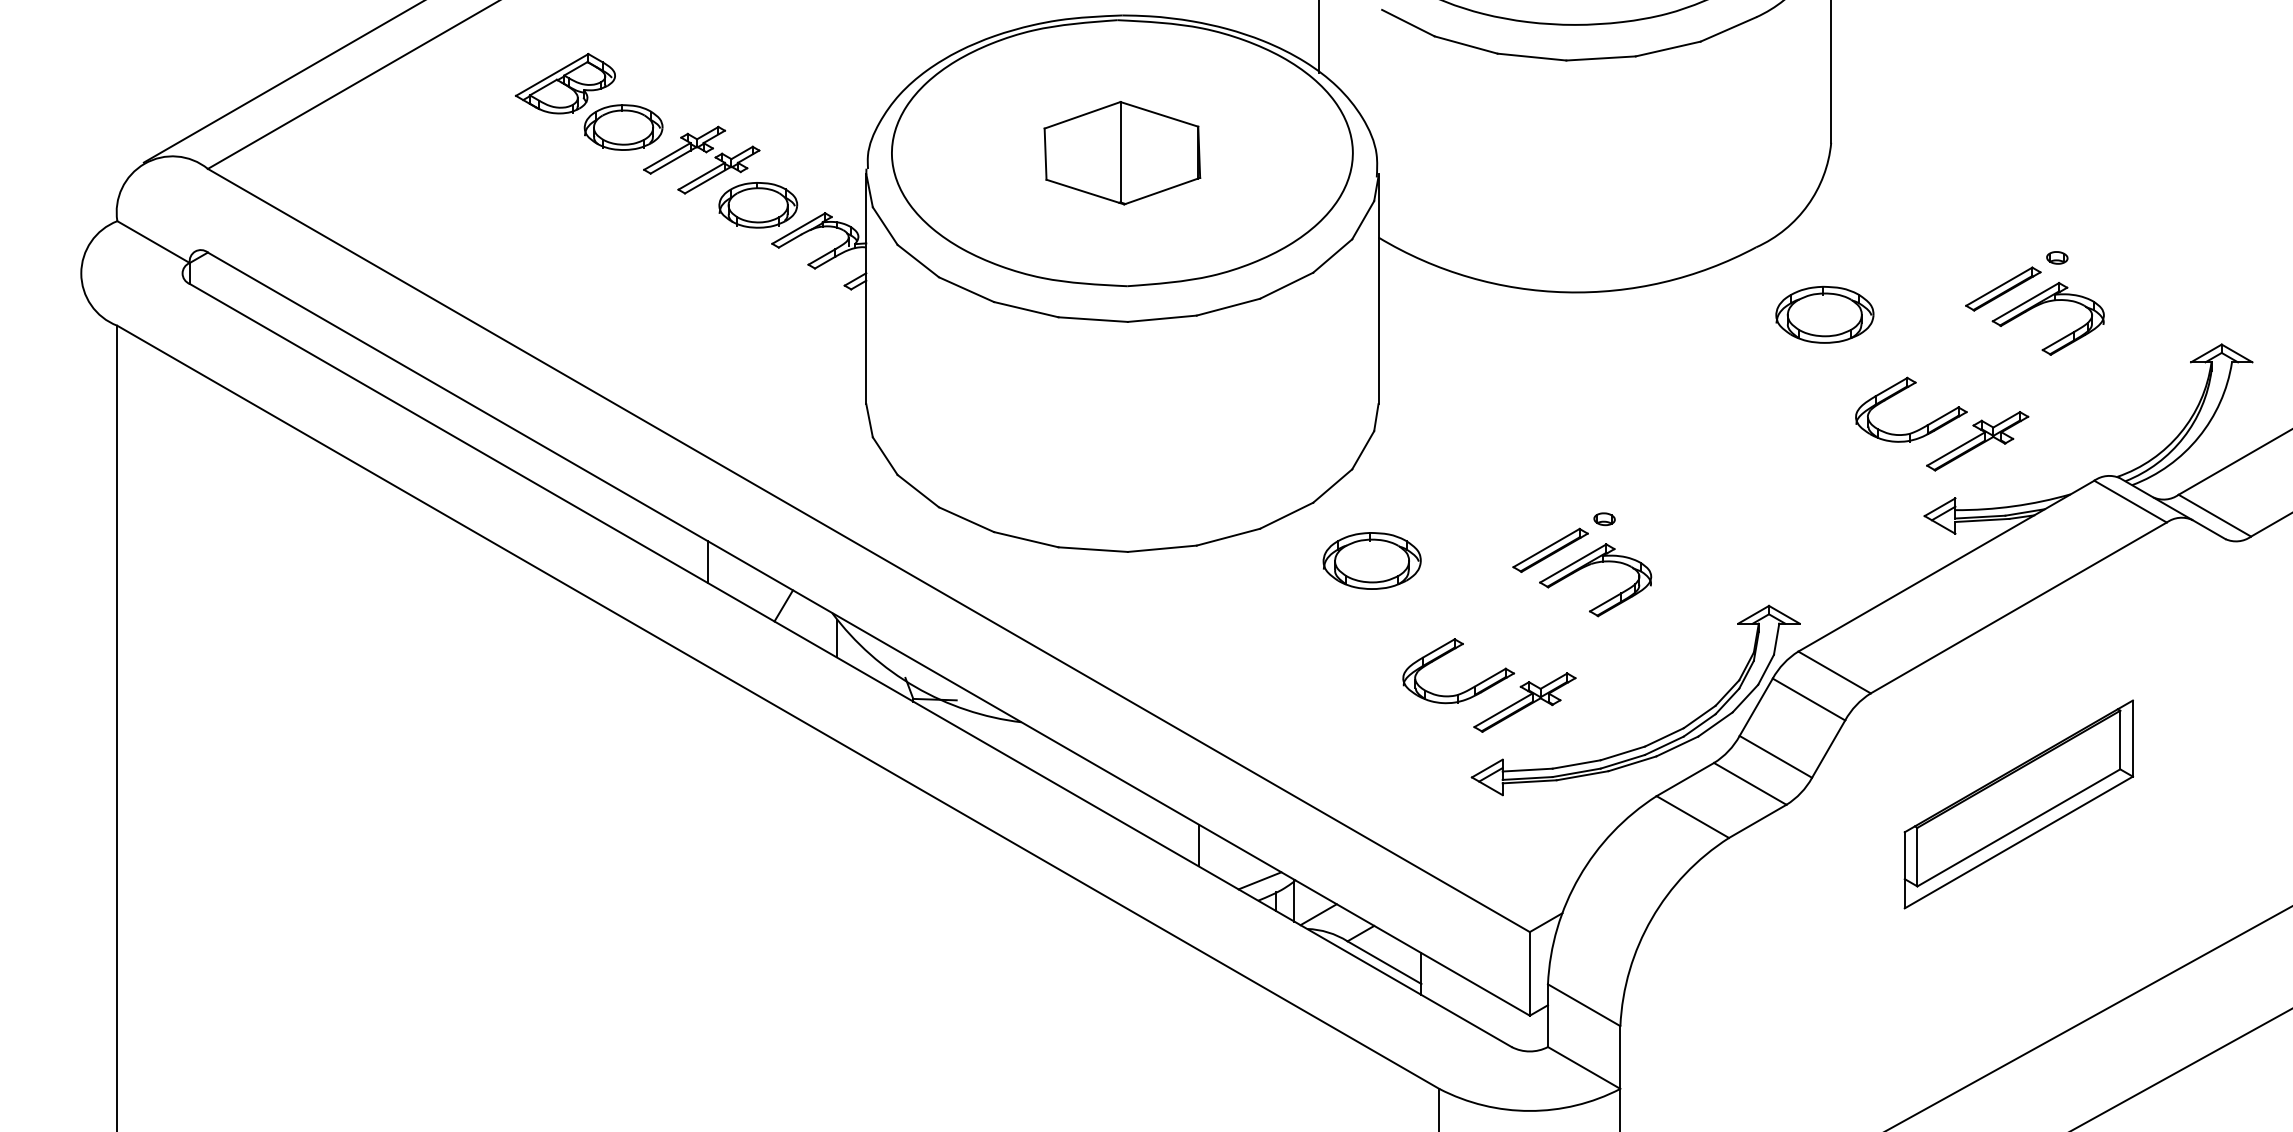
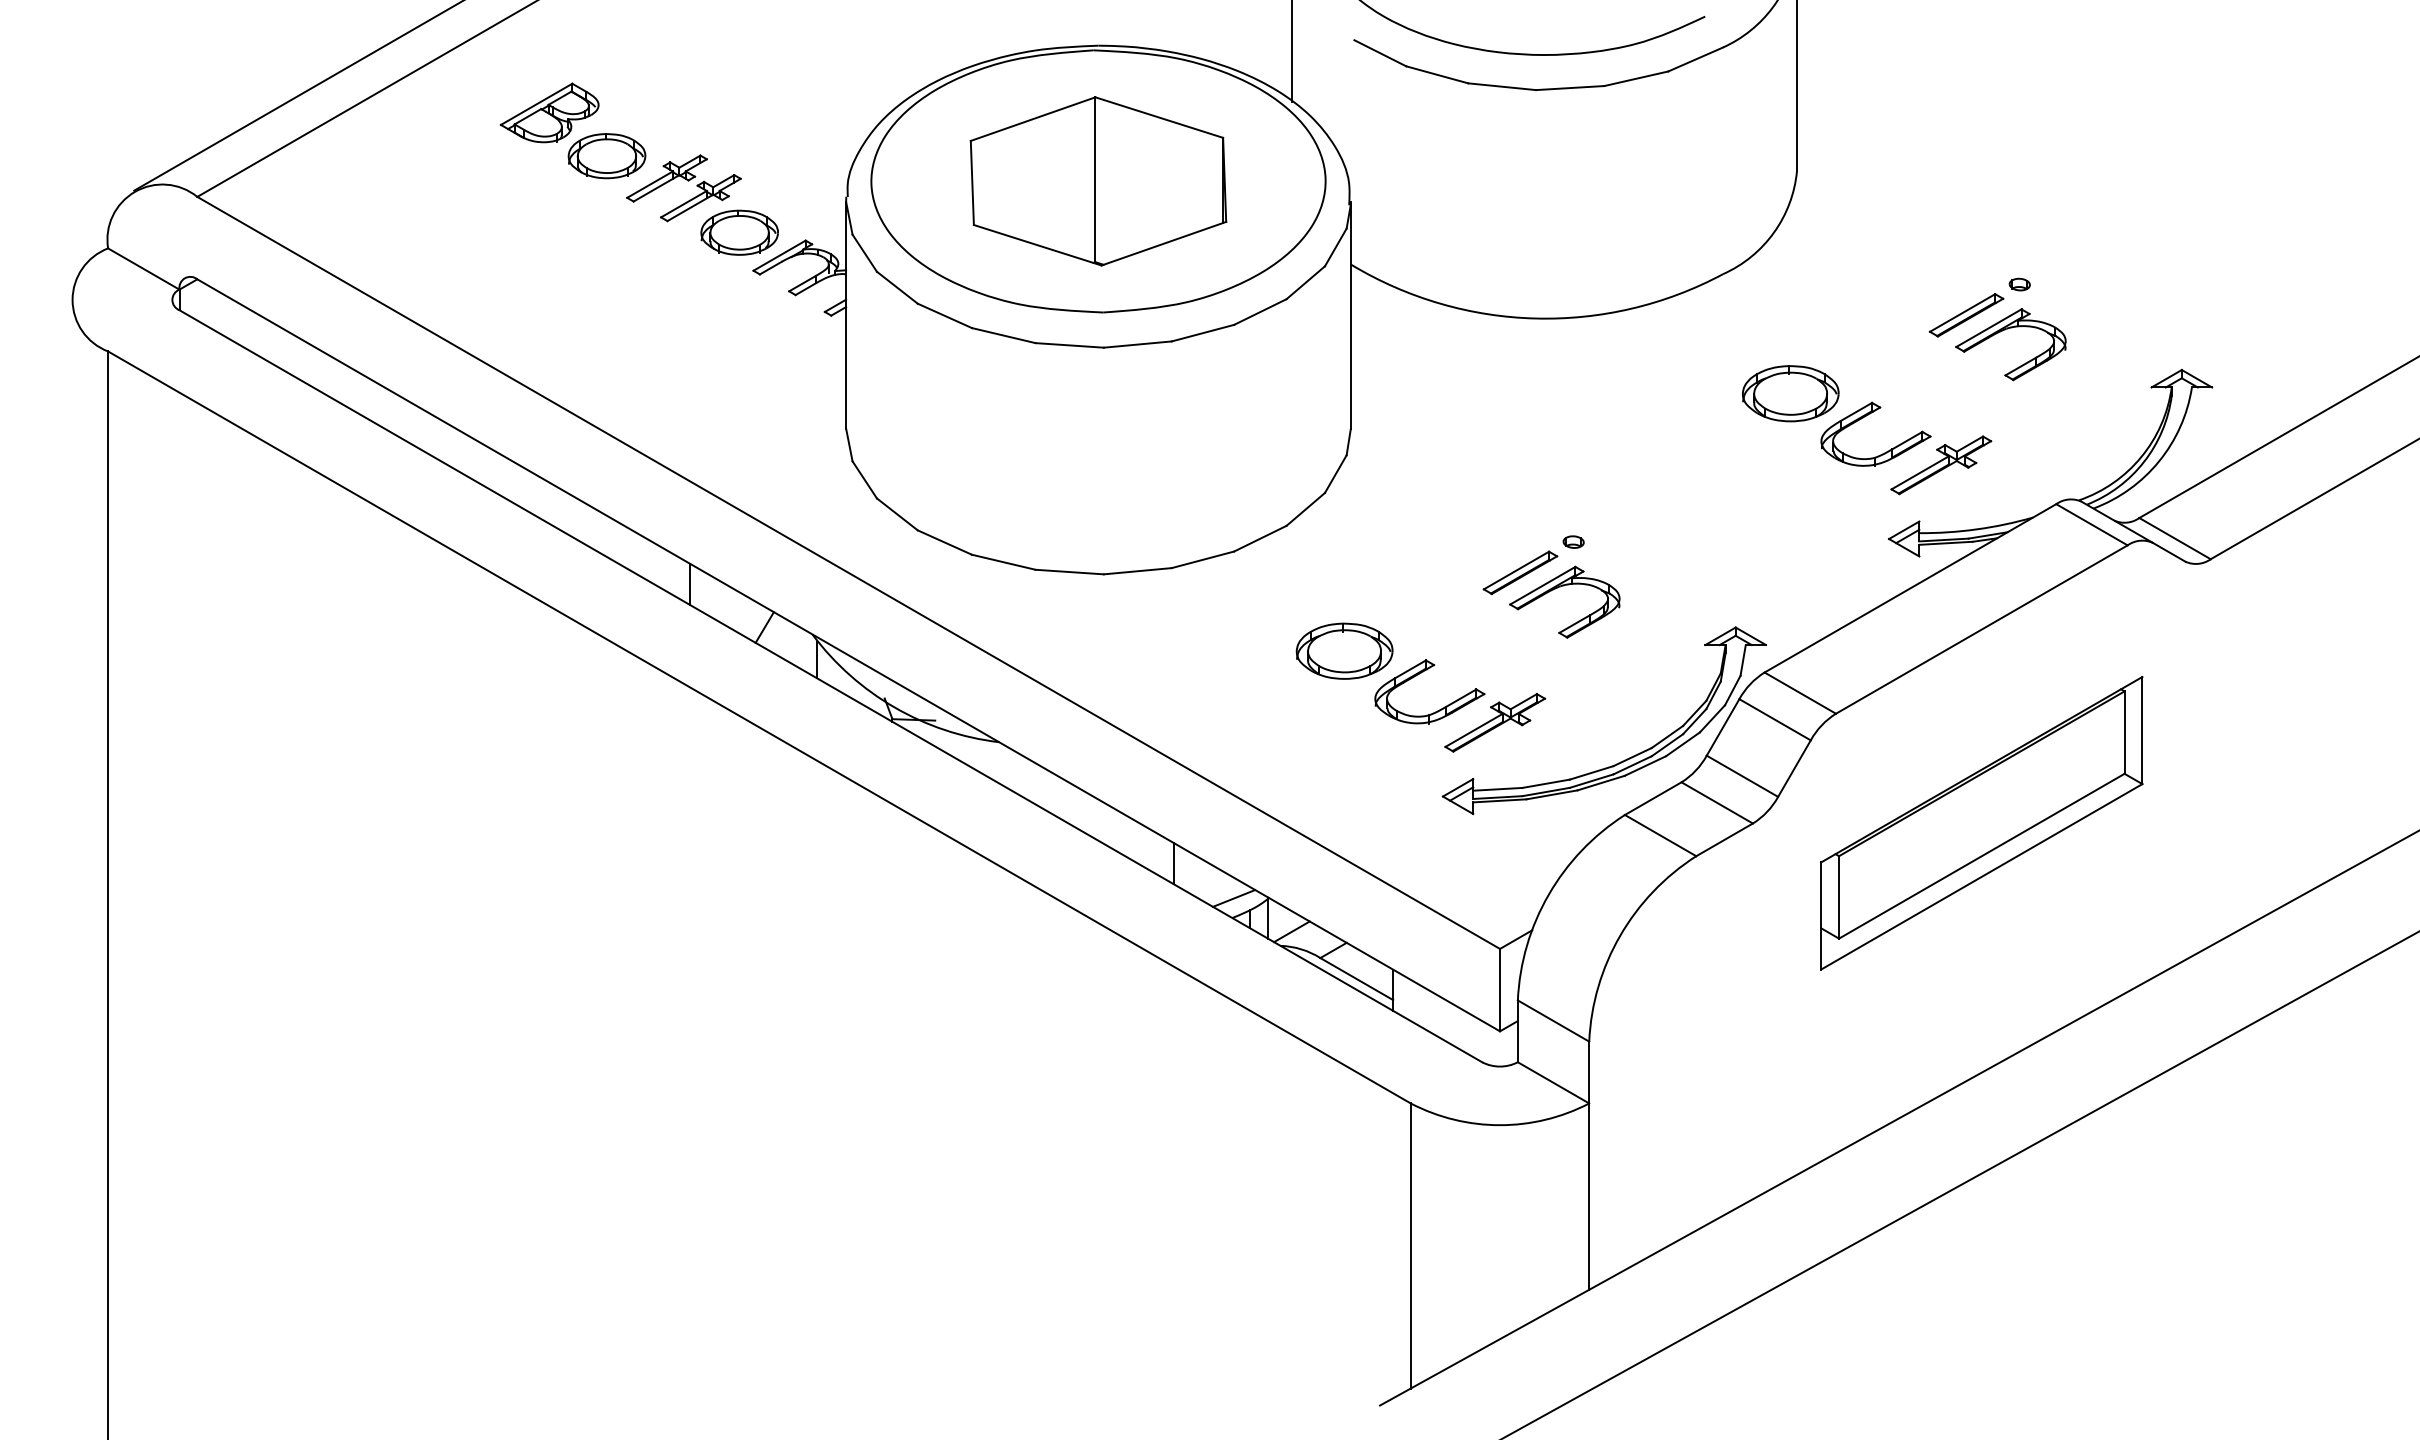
part: (1122, 153) -> (1098, 181), size x1.67
part: (1824, 314) -> (1790, 393), moved
part: (1372, 560) -> (1344, 650), moved
part: (2018, 803) -> (1981, 822), size x1.43

